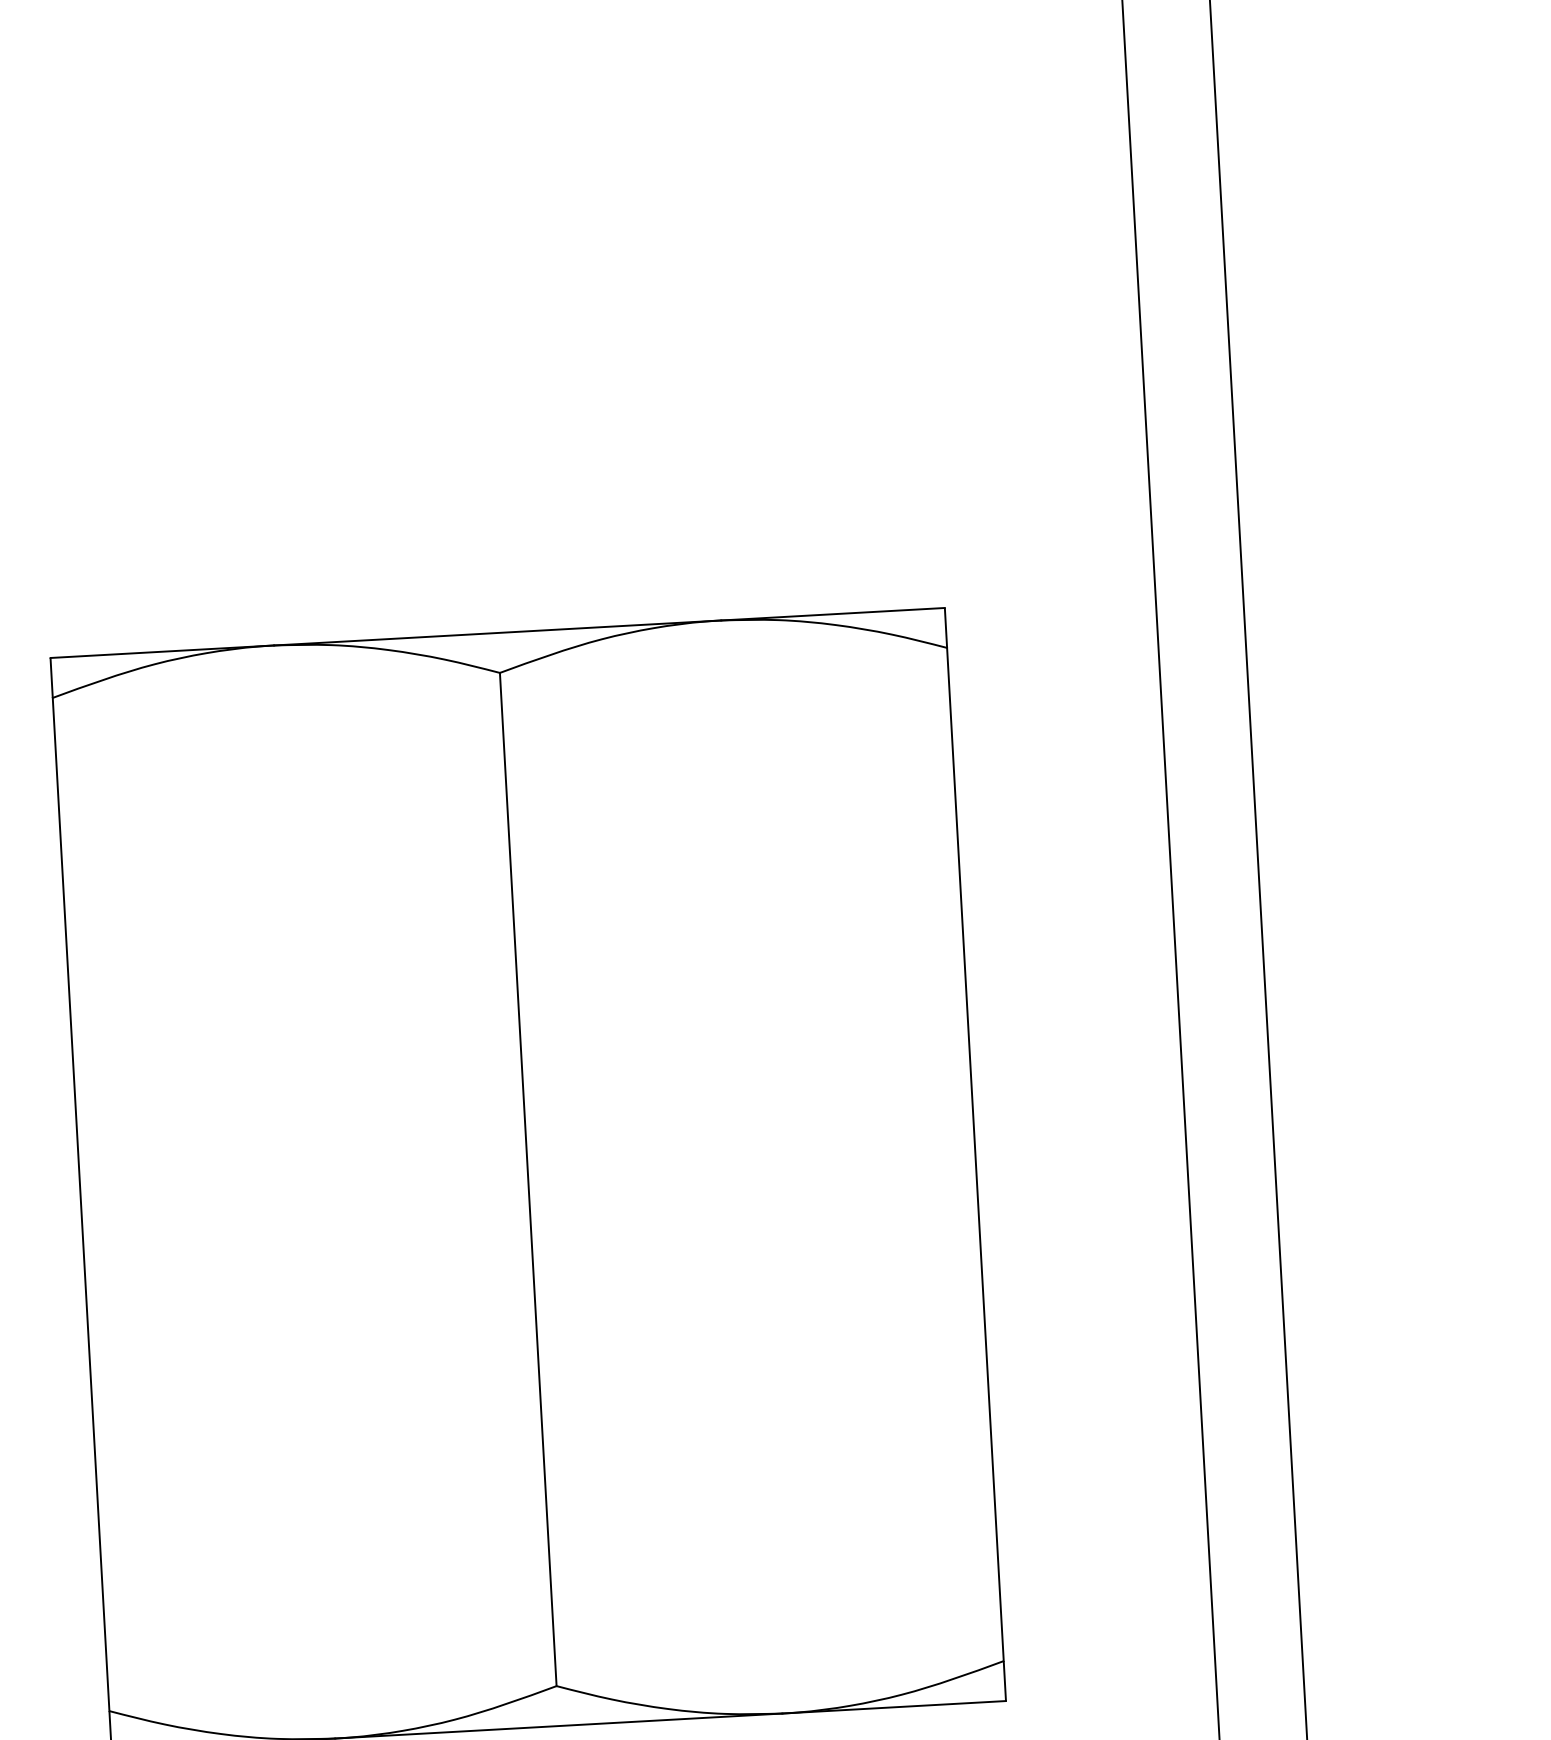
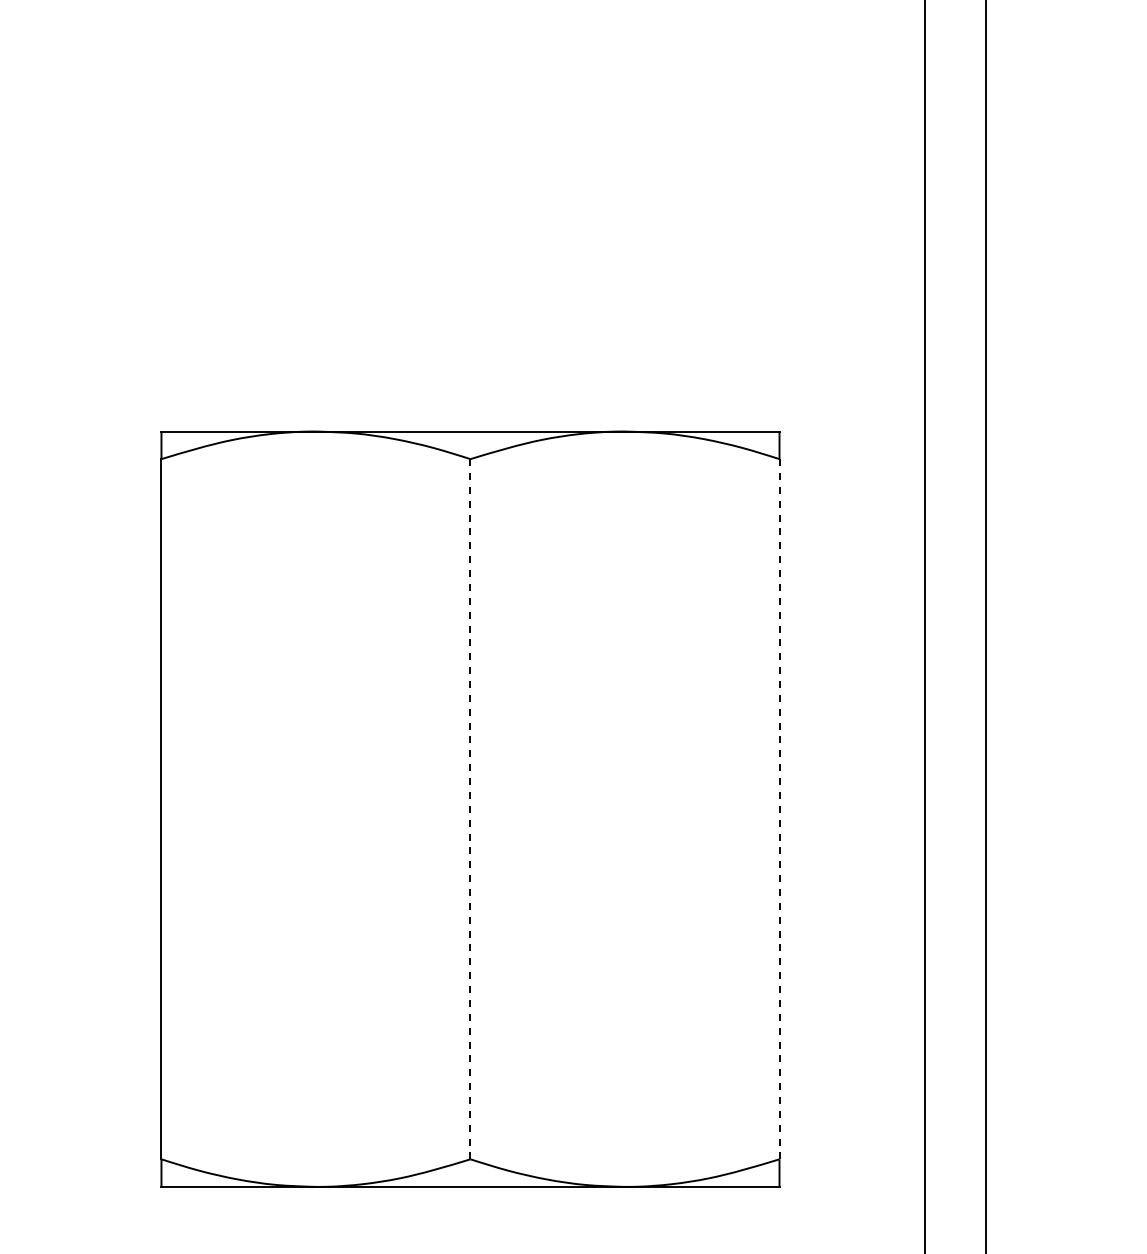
line: (975, 1154) -> (779, 809), solid -> dashed
line: (528, 1179) -> (470, 809), solid -> dashed

